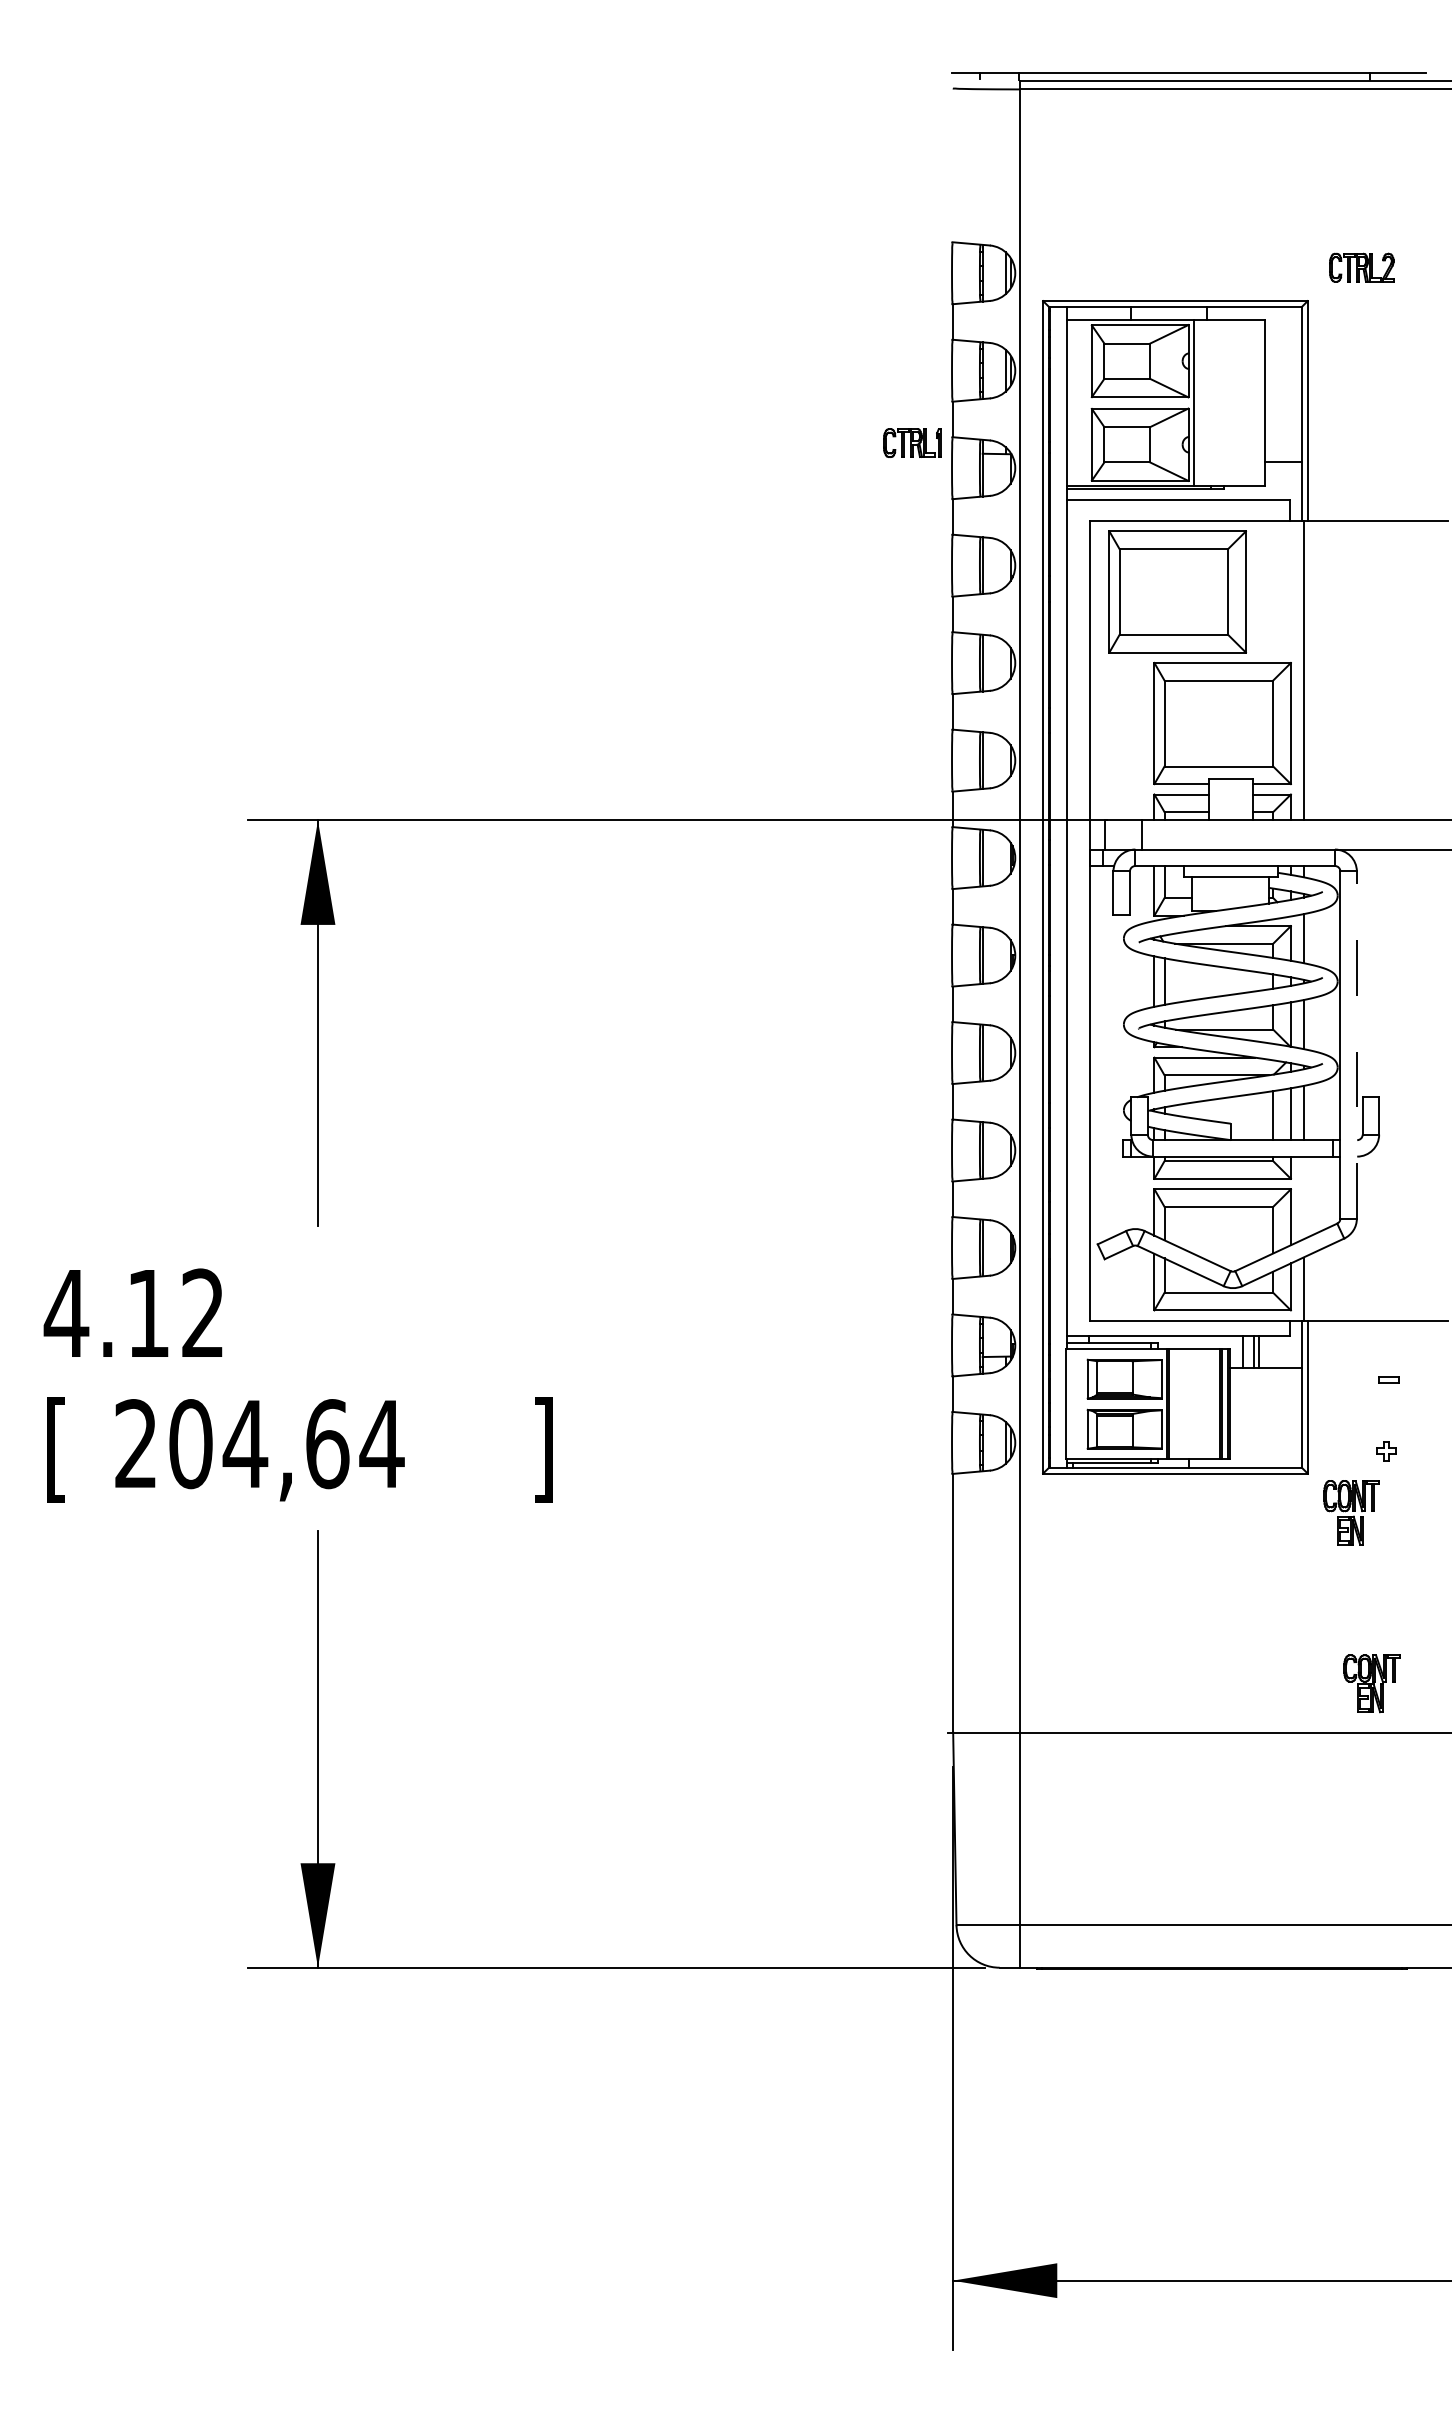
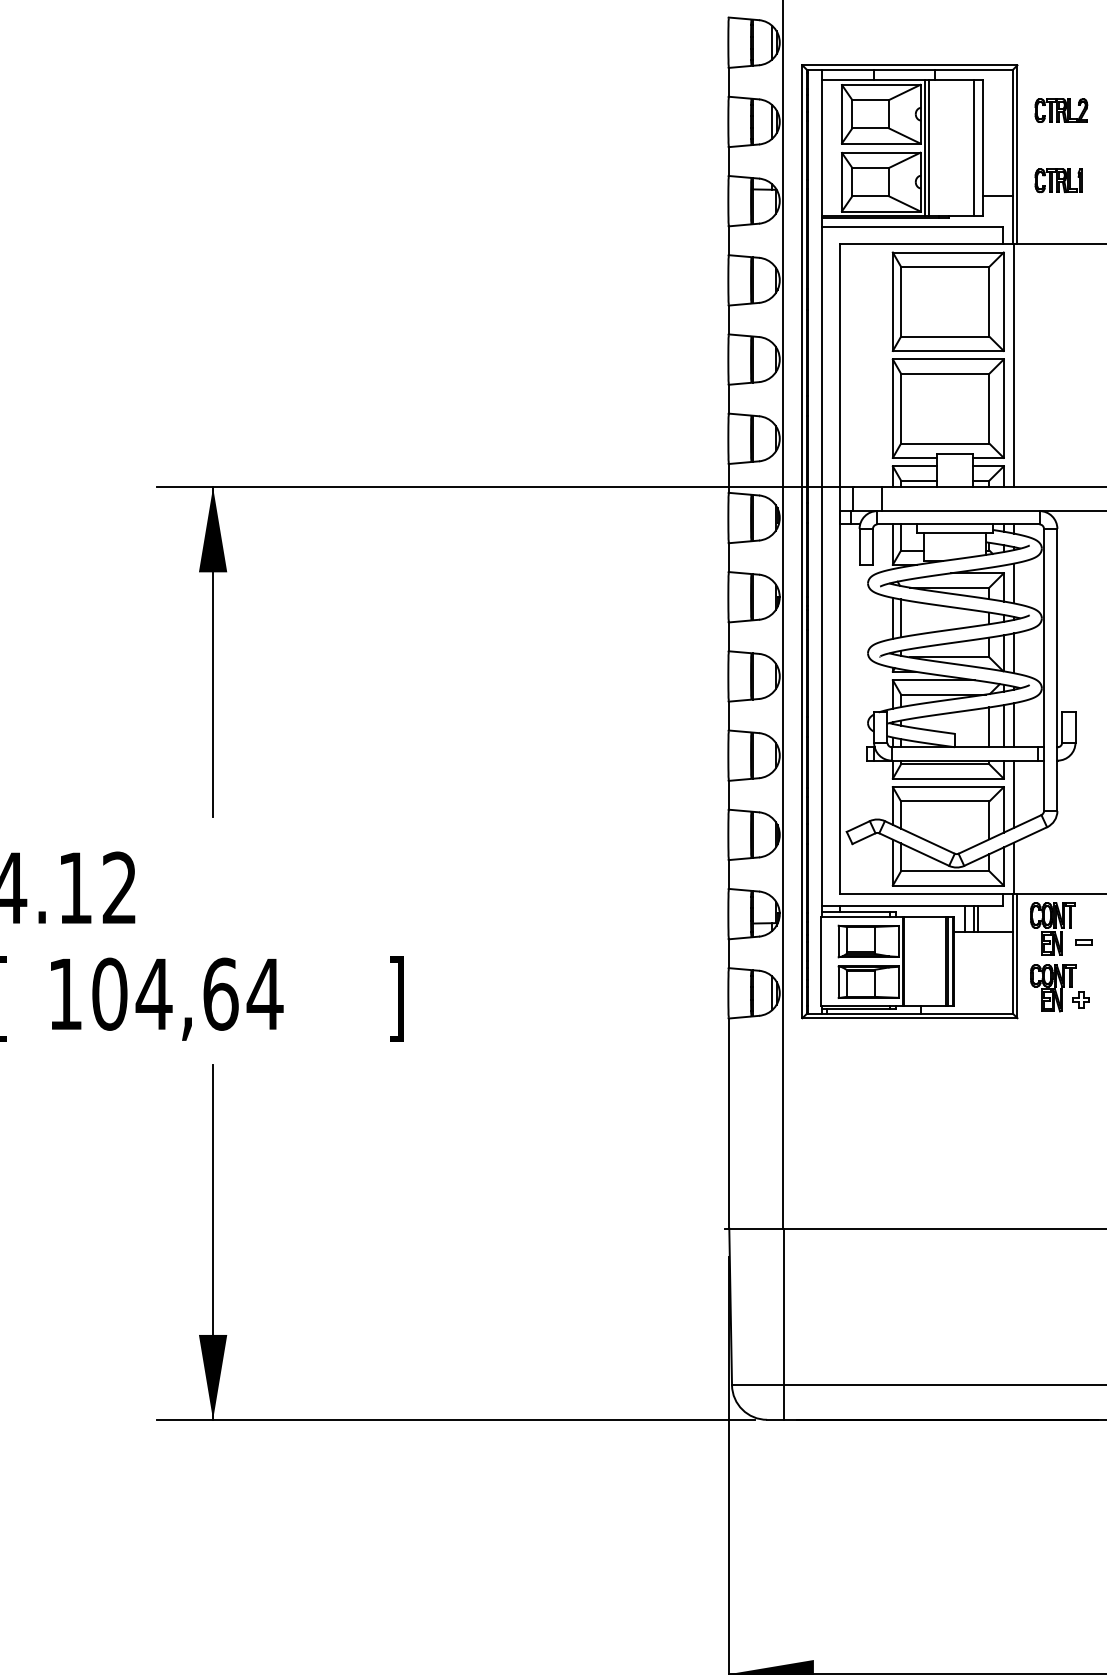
part: (1361, 267) -> (1061, 110), moved
line: (1199, 402) -> (929, 147), added
line: (1254, 402) -> (974, 147), added
part: (912, 442) -> (1058, 180), moved
part: (1177, 591) -> (948, 301), moved
line: (1356, 1045) -> (1057, 670), dashed -> solid
line: (1303, 1197) -> (1014, 793), added
text: (135, 1443) -> (64, 993), 204,64 -> 104,64
part: (1351, 1512) -> (1053, 928), moved
part: (1371, 1683) -> (1053, 988), moved

